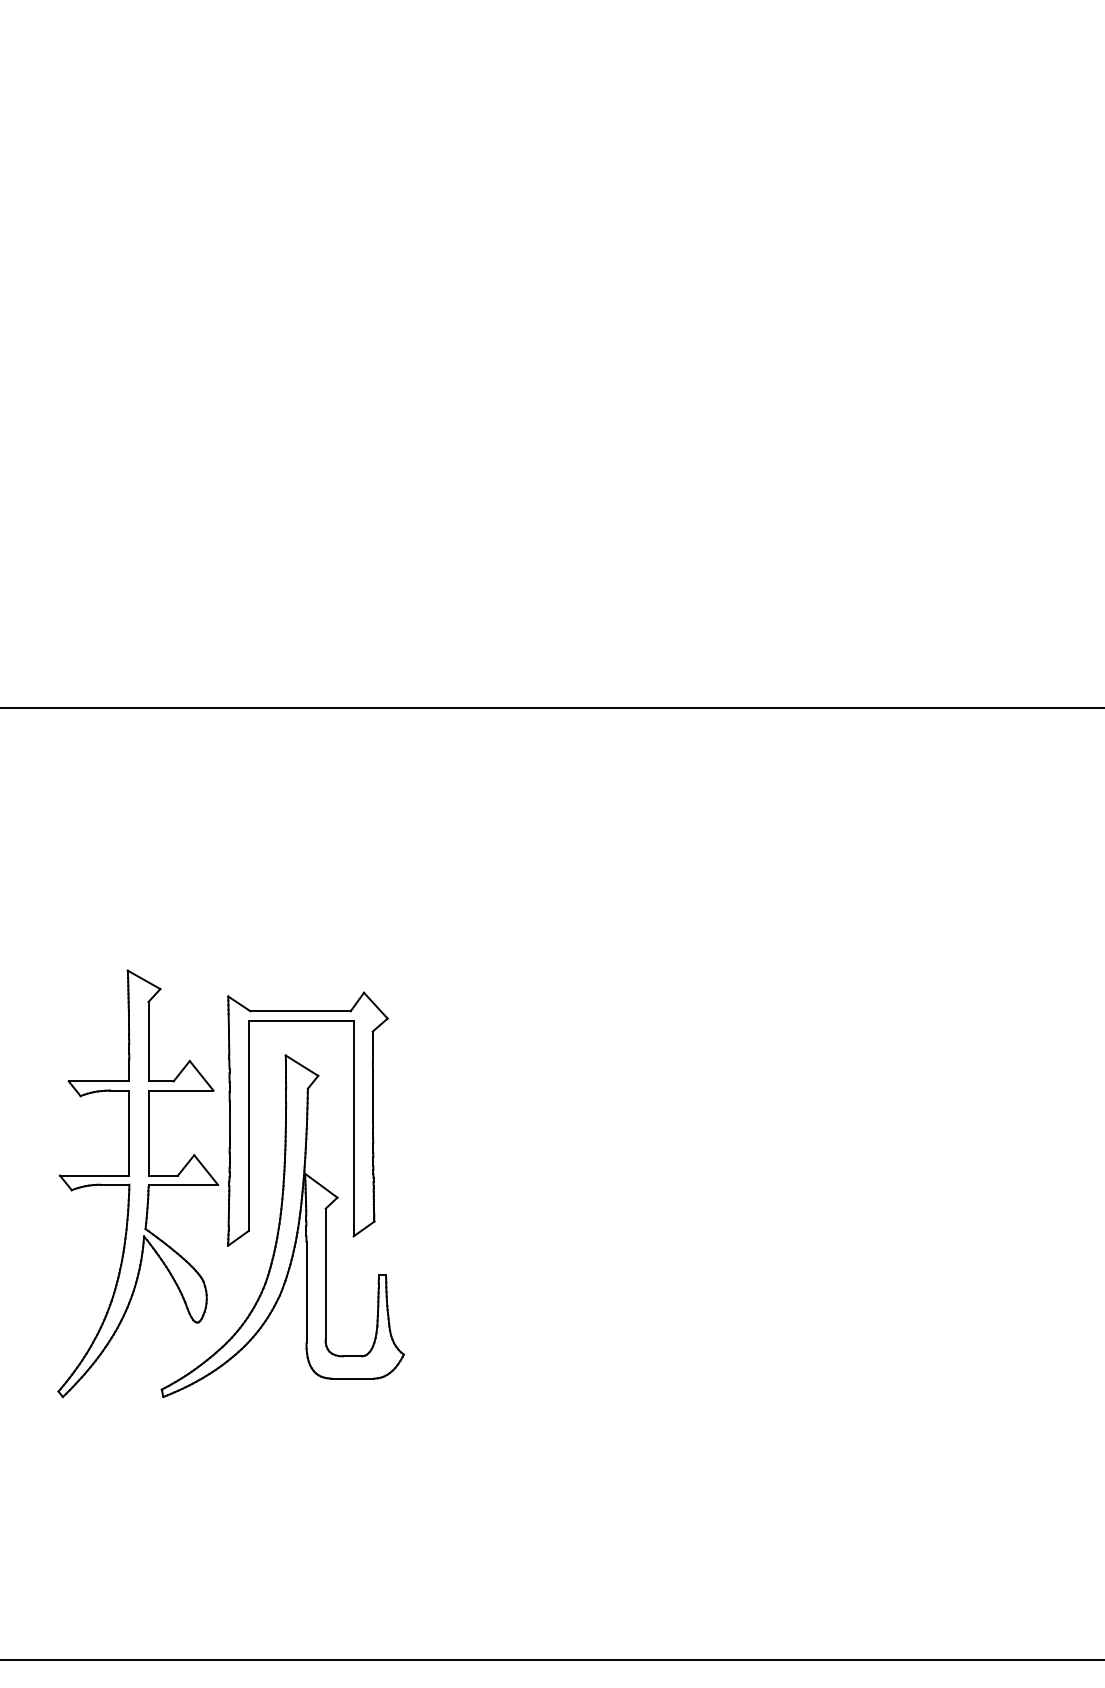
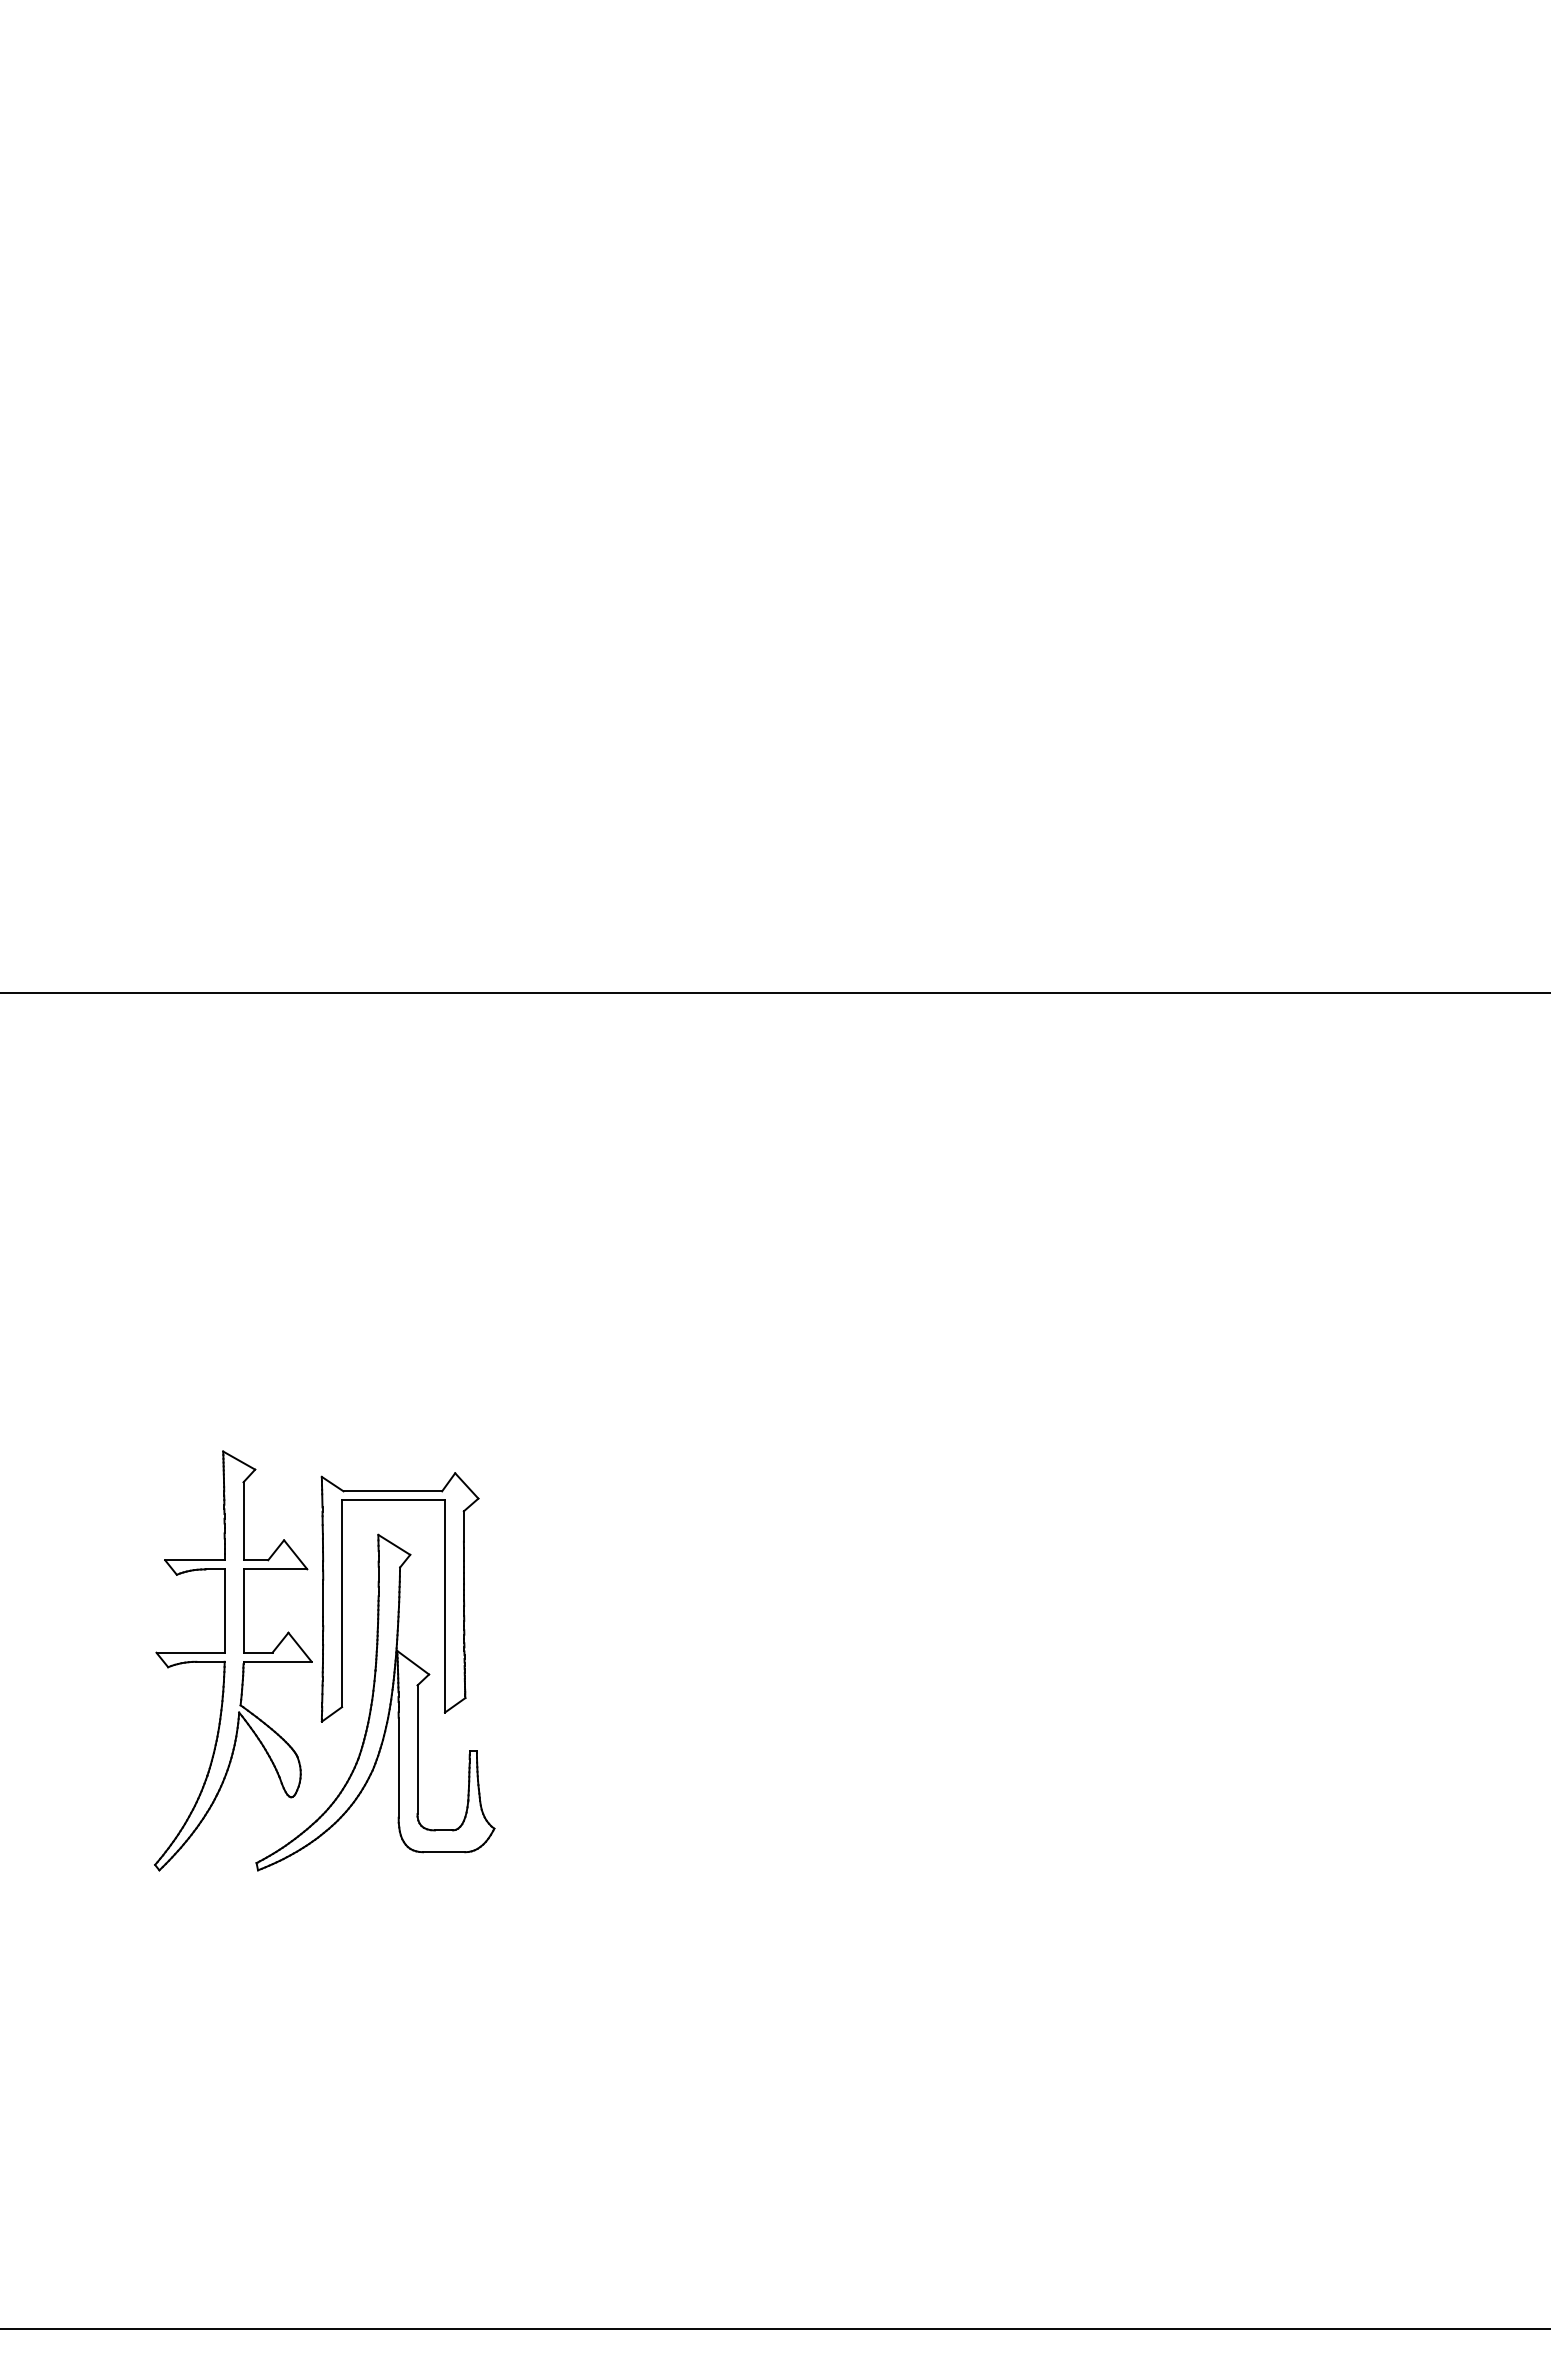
part: (231, 1183) -> (324, 1660), size x0.7

